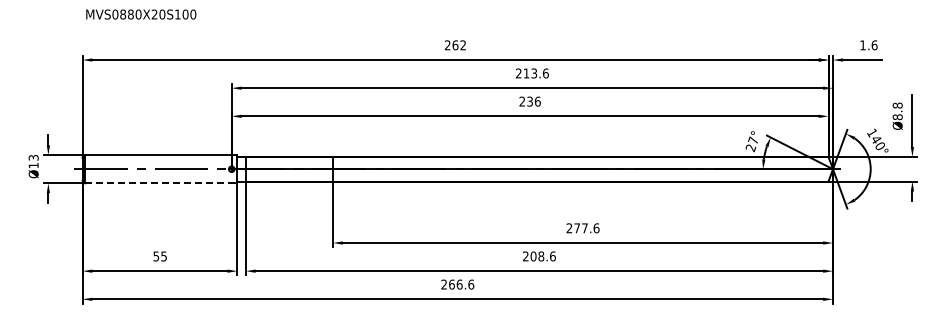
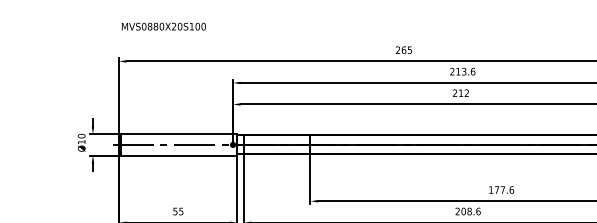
text: (462, 45) -> (409, 50), 262 -> 265
text: (533, 101) -> (463, 93), 236 -> 212
text: (33, 157) -> (81, 135), Ø13 -> Ø10
line: (159, 183) -> (177, 155), dashed -> solid
text: (568, 228) -> (490, 190), 277.6 -> 177.6

